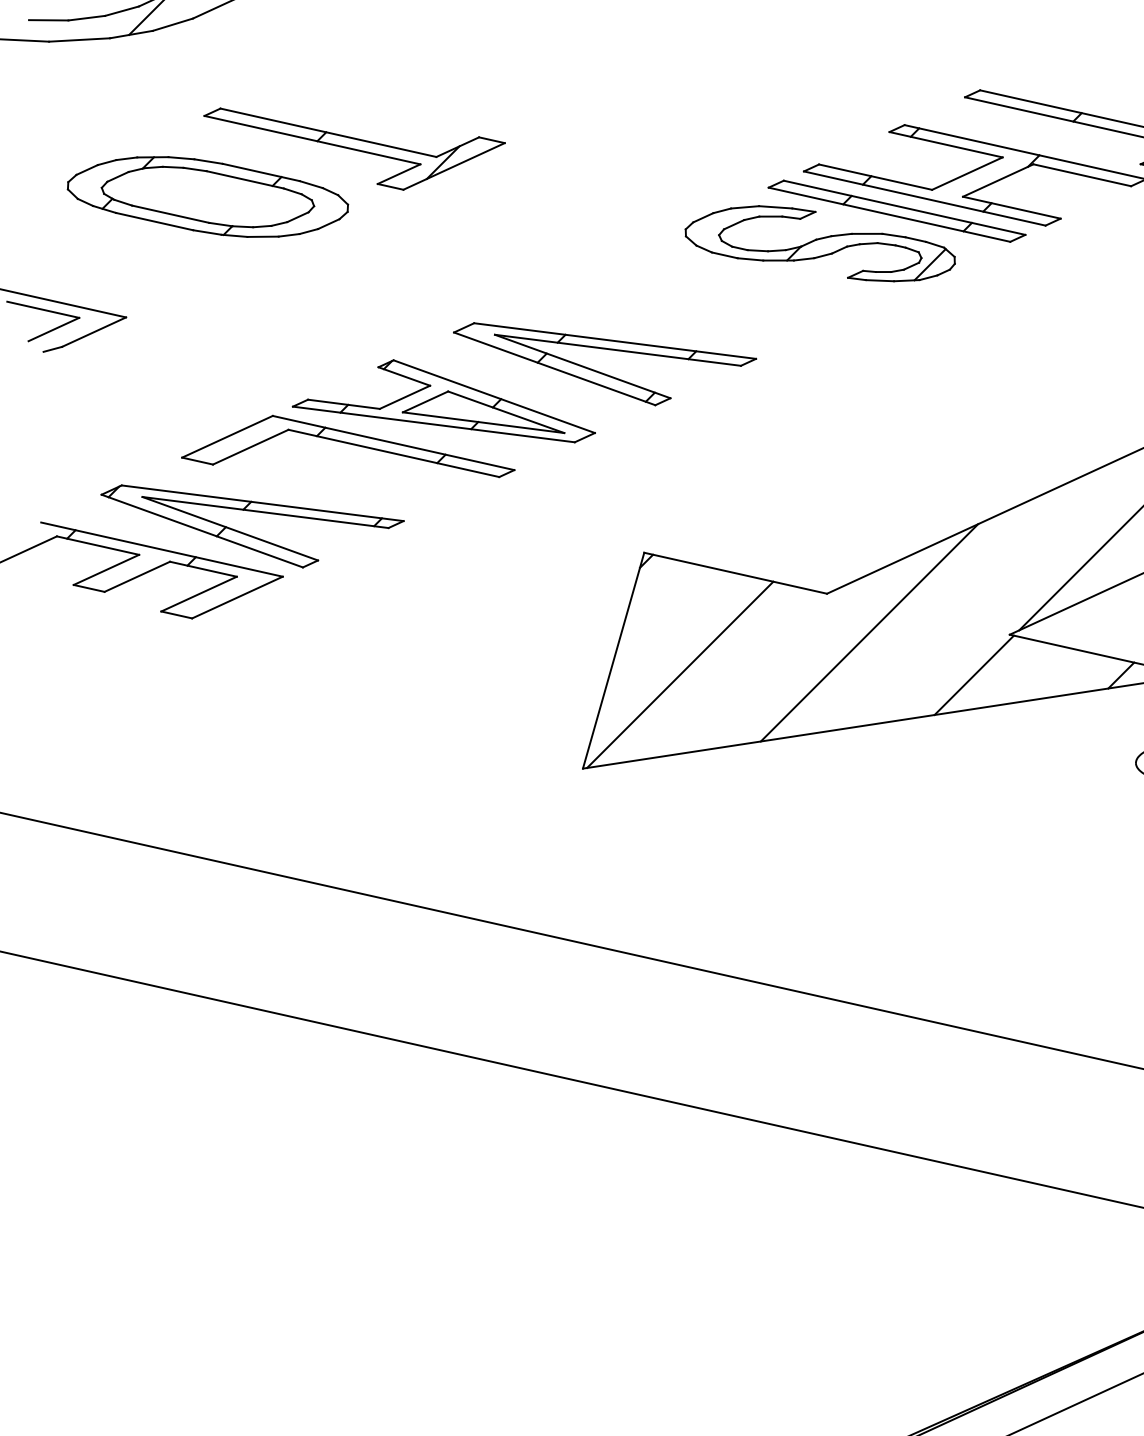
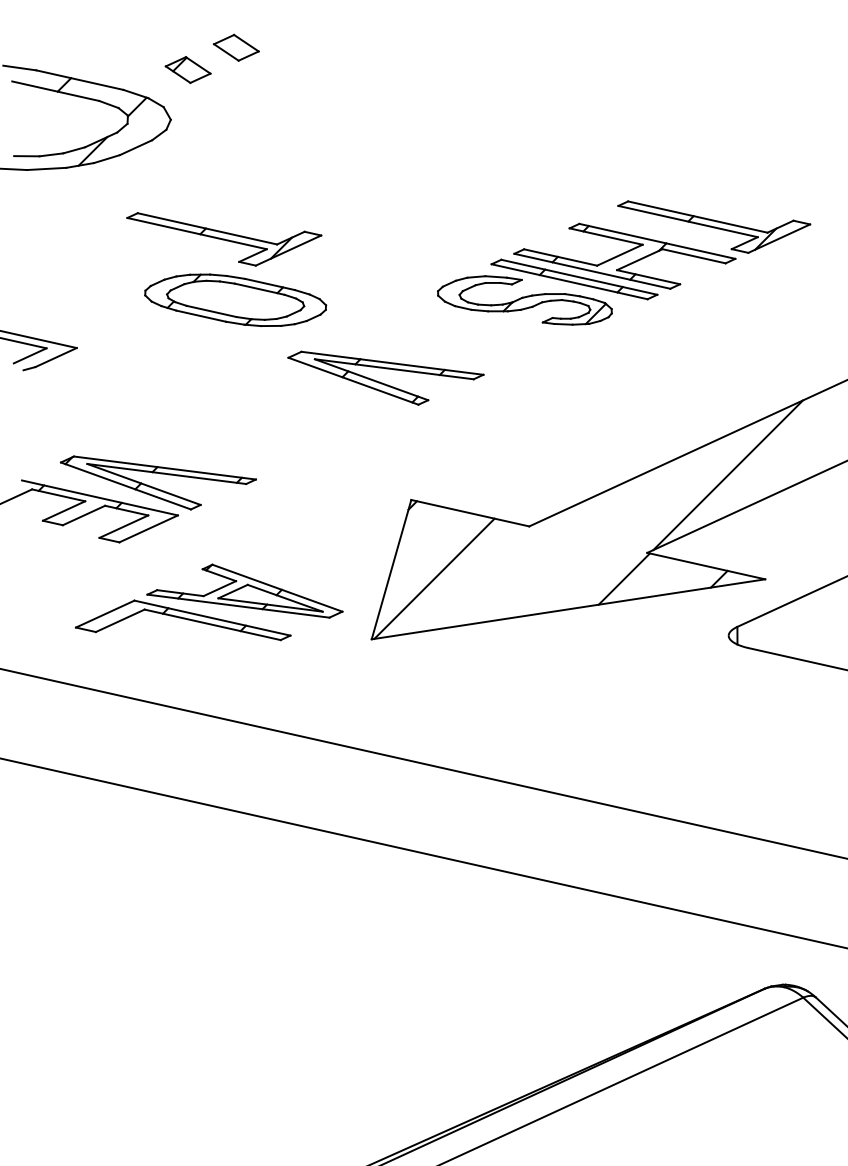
part: (207, 195) -> (235, 299), moved
part: (387, 418) -> (208, 602), moved
line: (869, 632) -> (556, 551), removed

